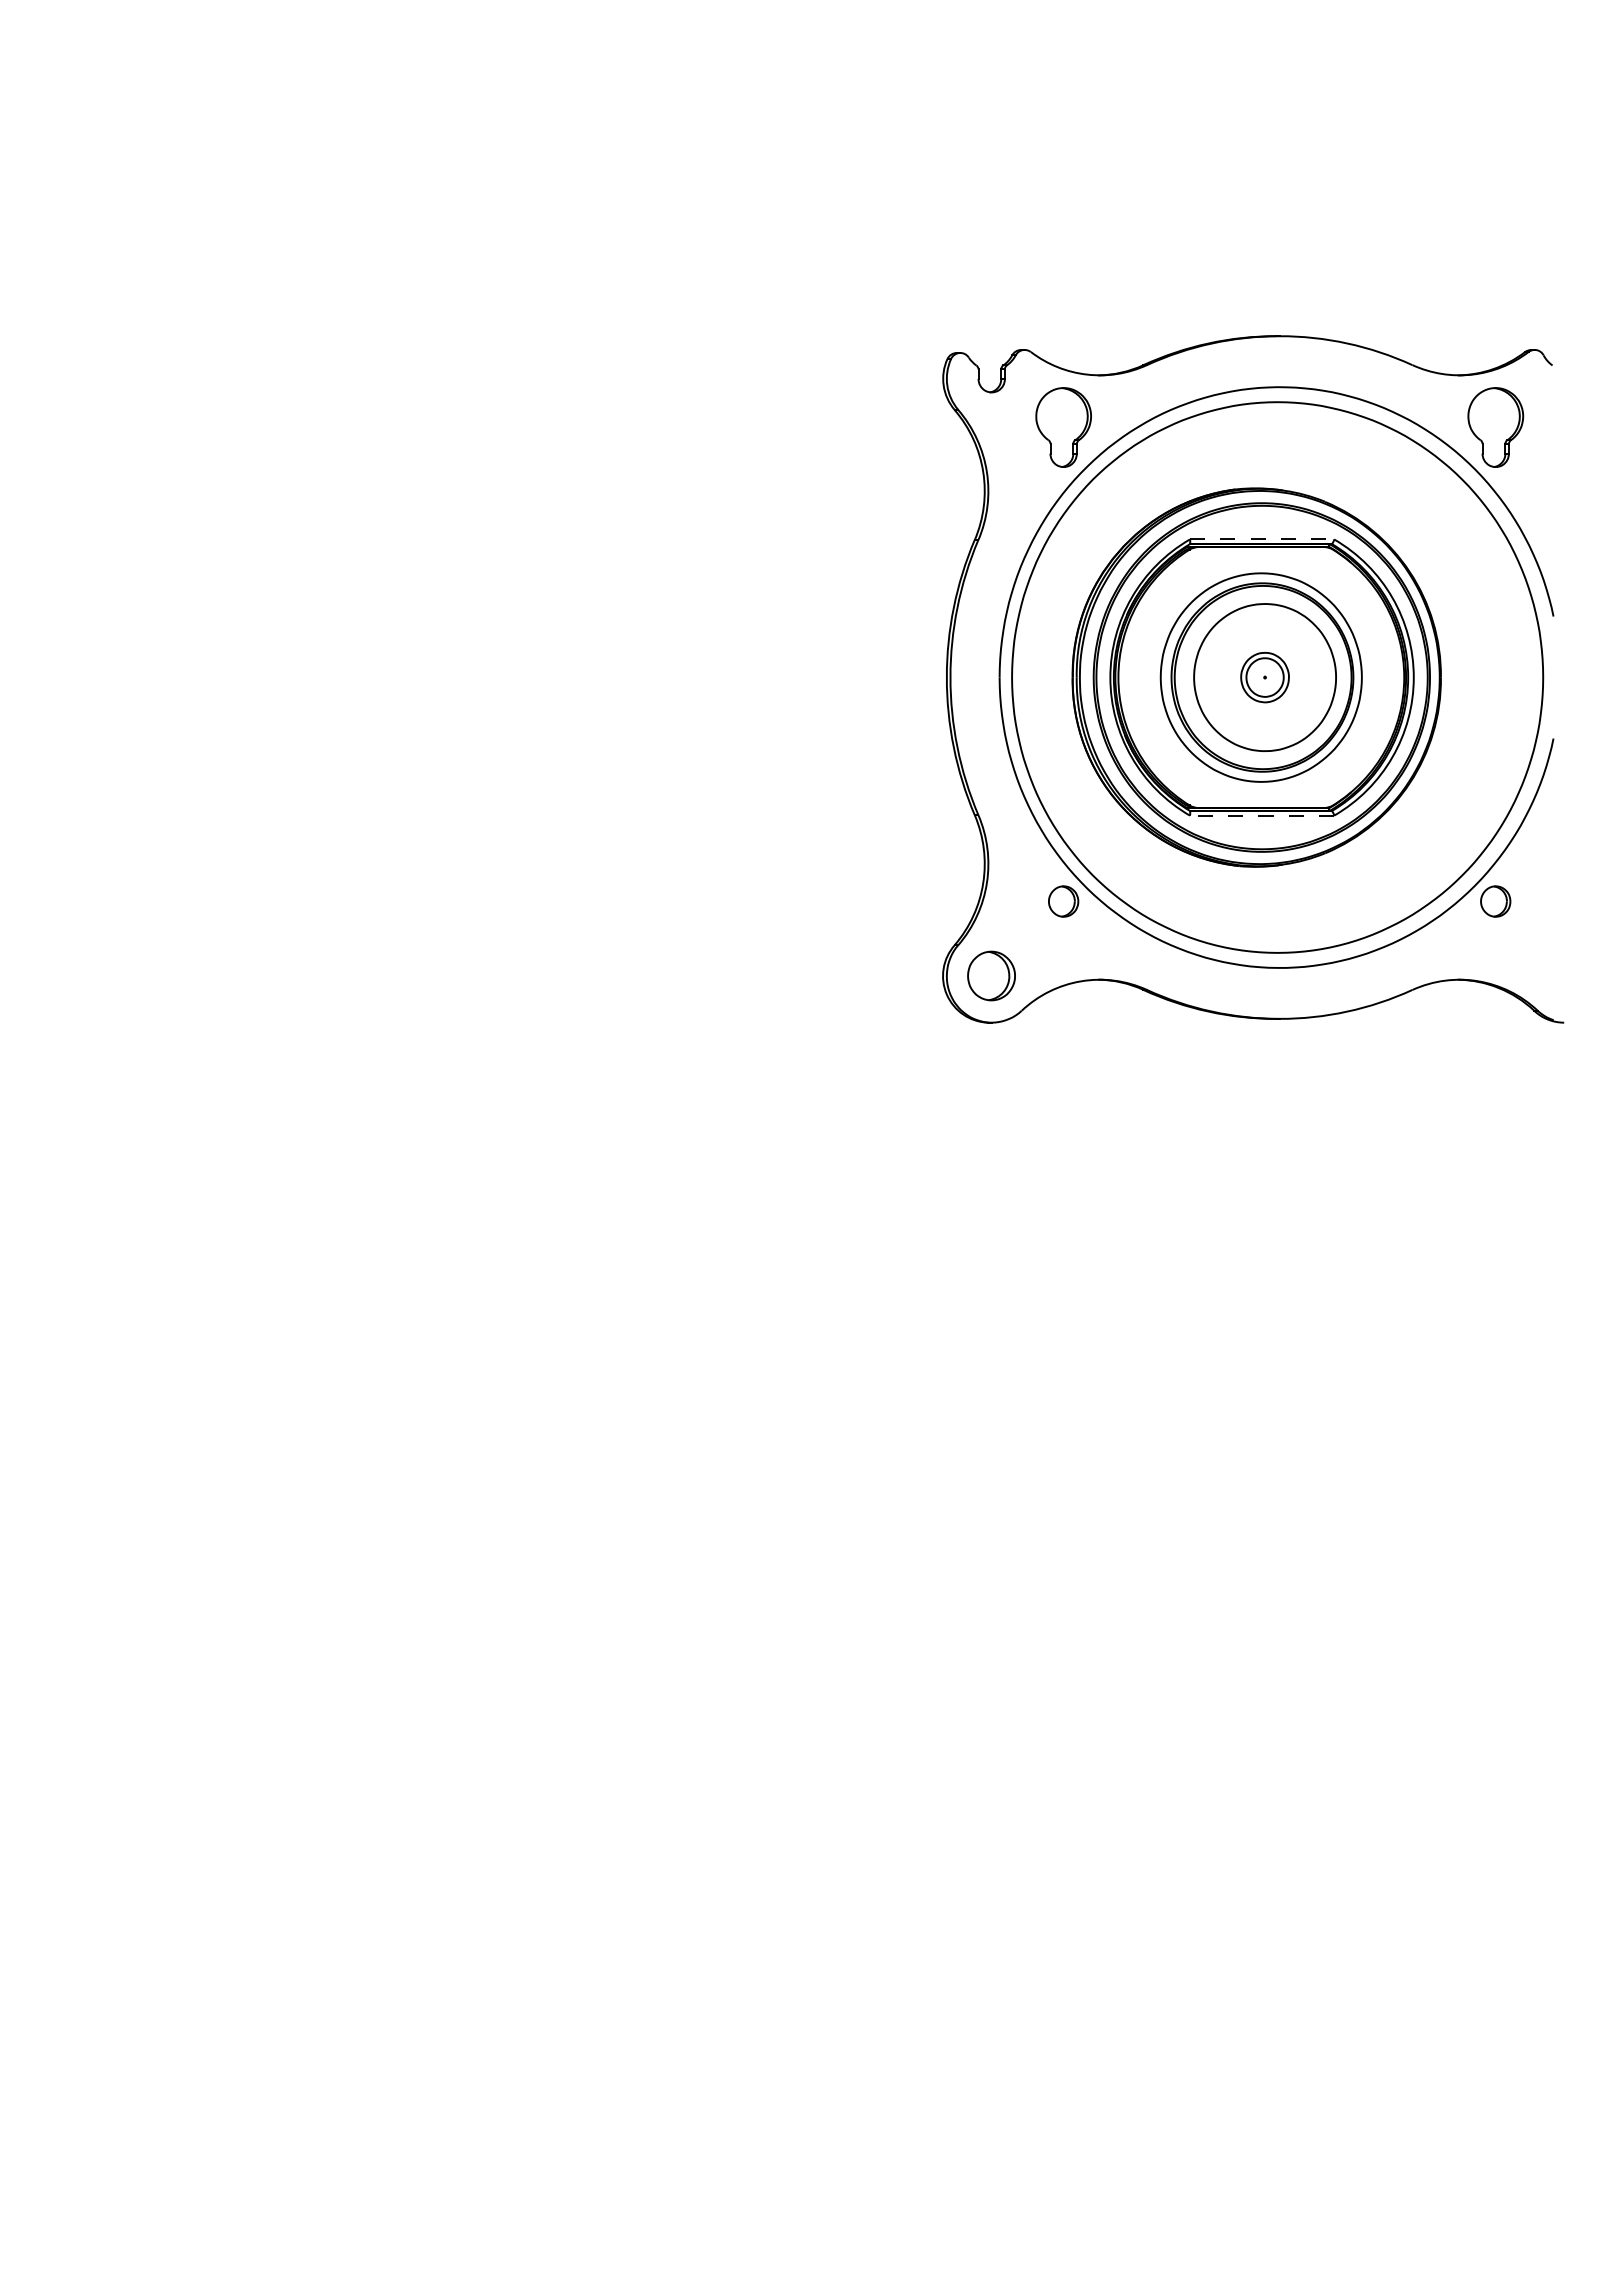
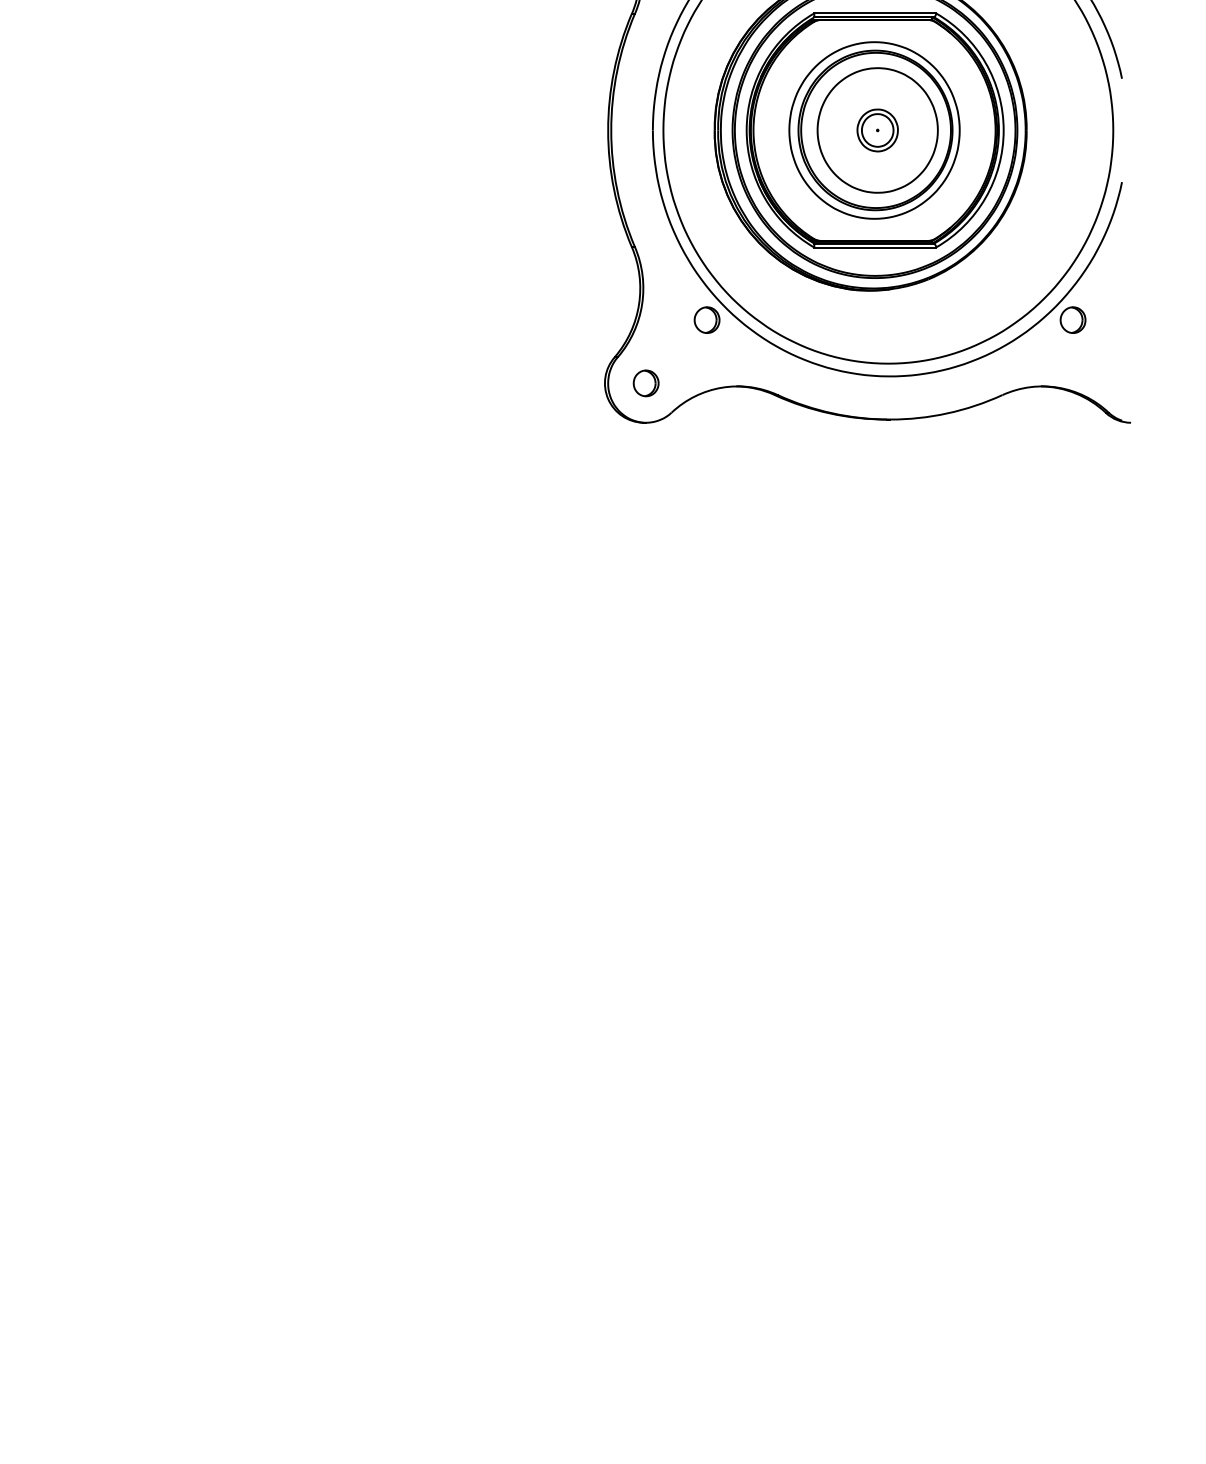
line: (1262, 539) -> (875, 13), dashed -> solid
line: (1261, 815) -> (874, 247), dashed -> solid
part: (991, 976) -> (646, 383), size x0.62

